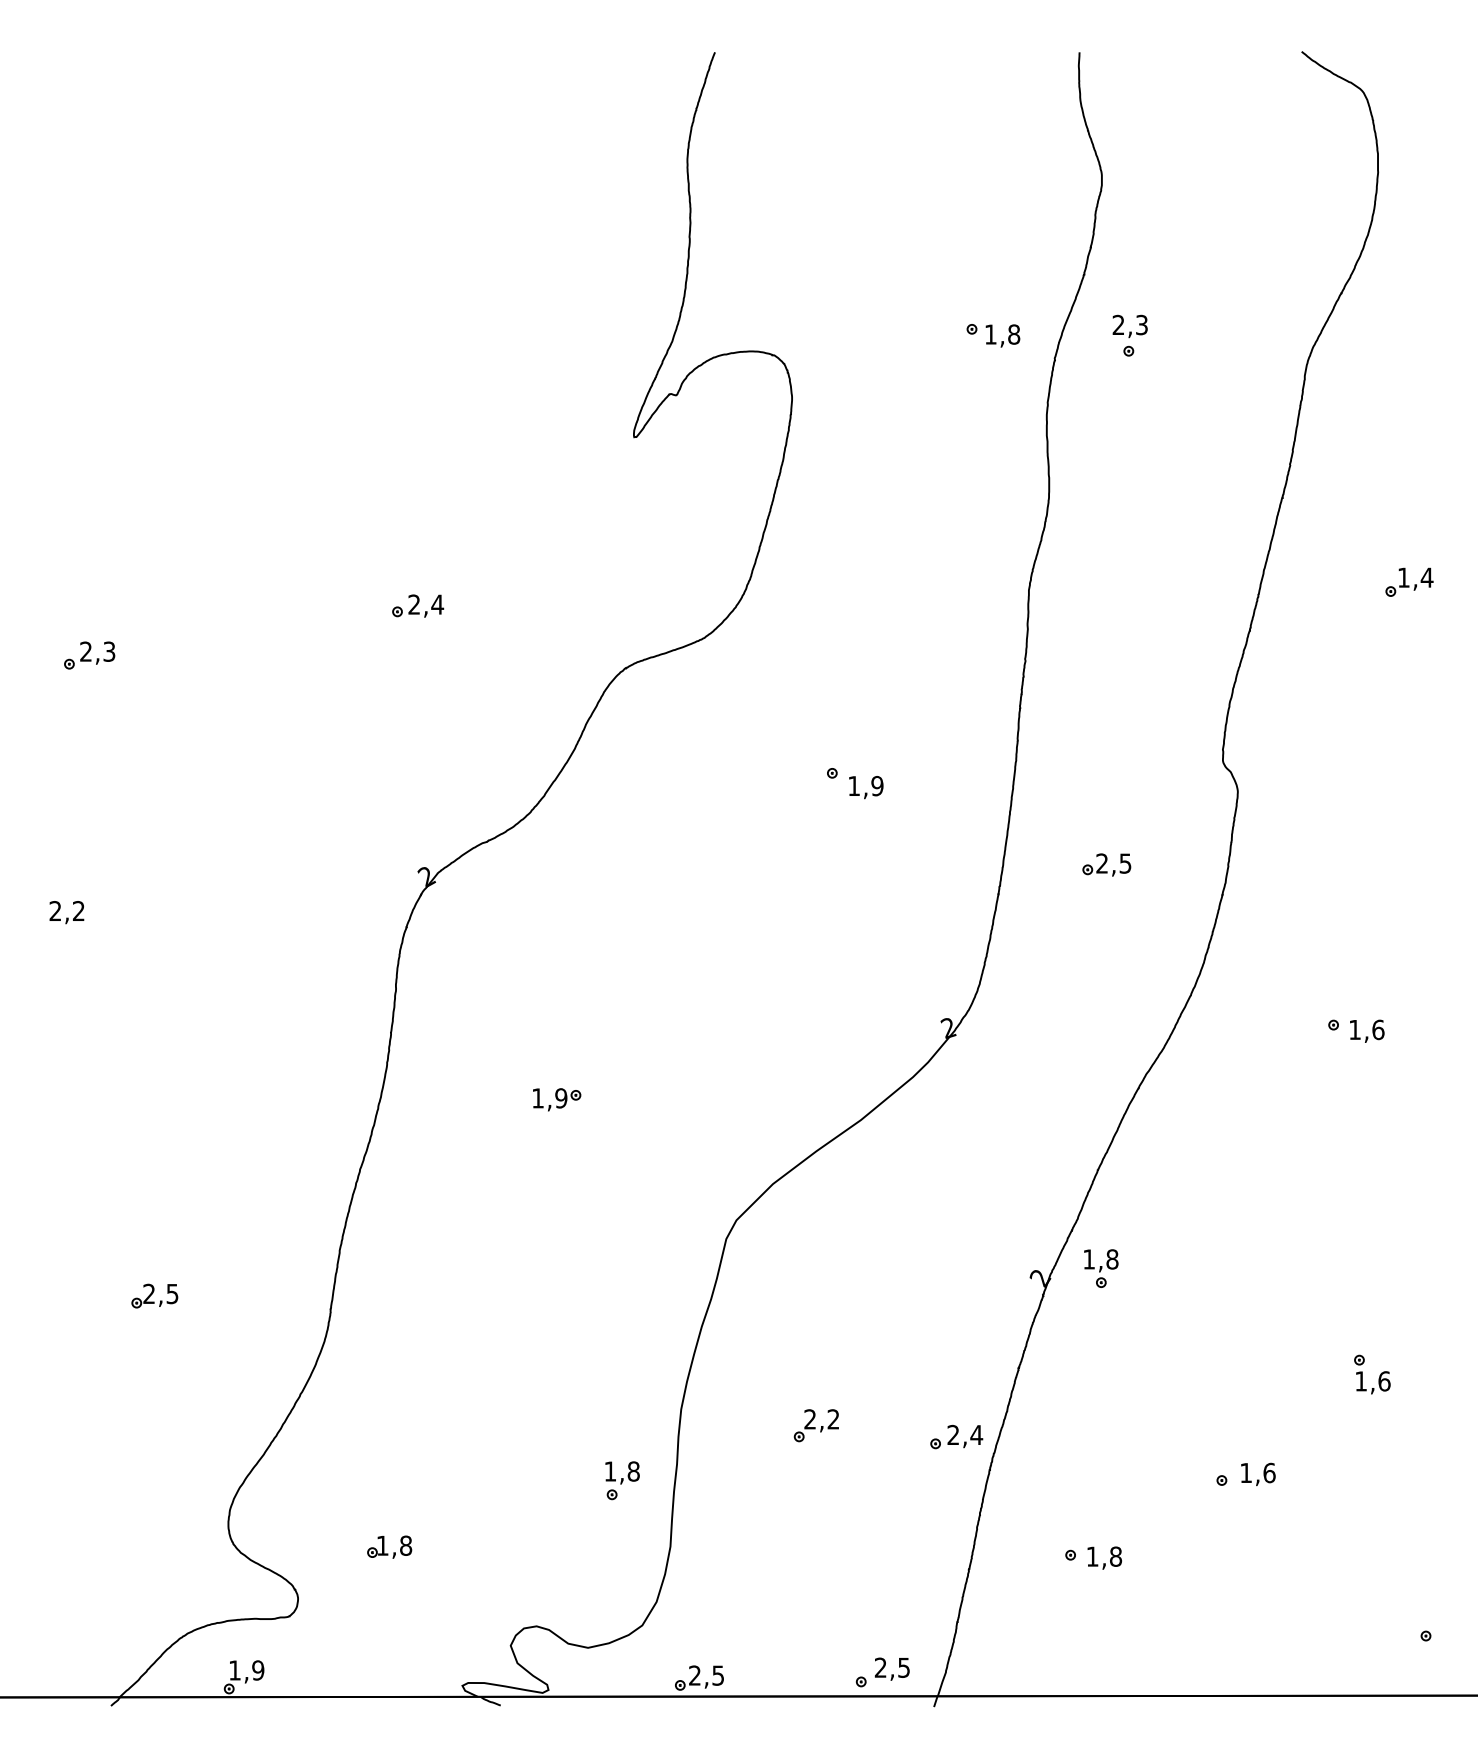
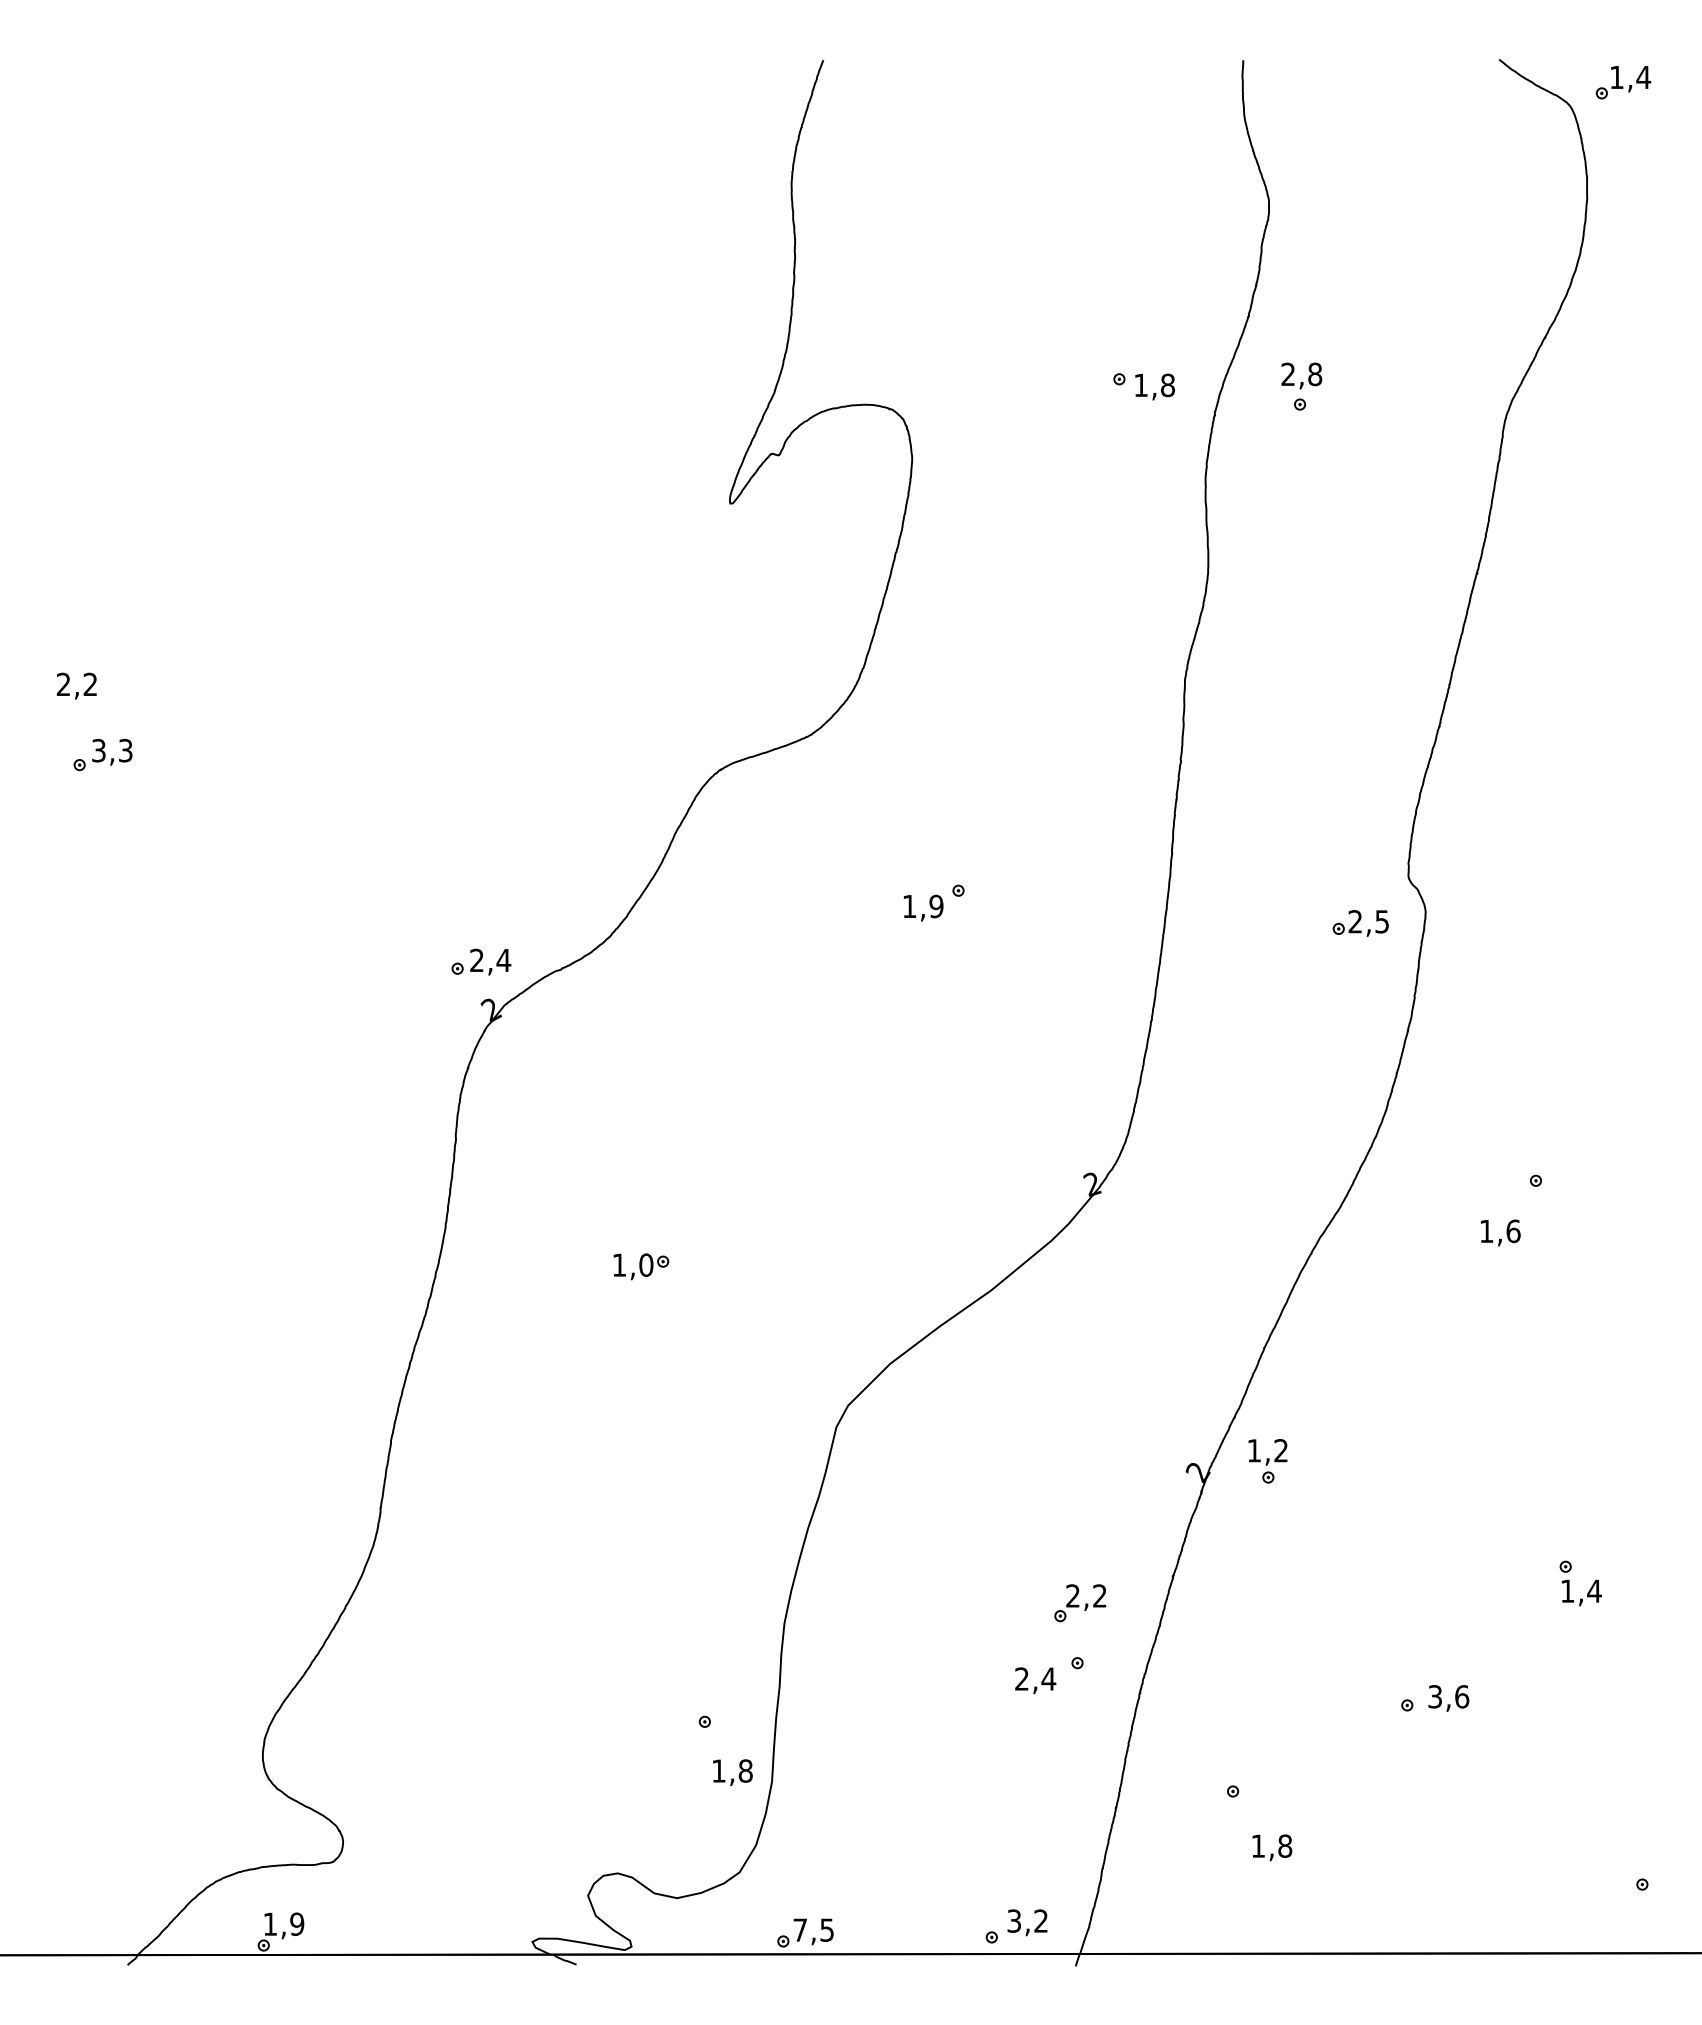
text: (1142, 325) -> (1315, 374), 2,3 -> 2,8
part: (1409, 582) -> (1623, 82), moved
part: (418, 605) -> (481, 961), moved
text: (85, 651) -> (98, 750), 2,3 -> 3,3
text: (866, 786) -> (923, 907), moved
part: (1106, 865) -> (1360, 923), moved
text: (66, 911) -> (76, 685), moved
text: (1367, 1030) -> (1500, 1232), moved
text: (561, 1097) -> (646, 1264), 1,9 -> 1,0
text: (1112, 1259) -> (1281, 1450), 1,8 -> 1,2
part: (154, 1295) -> (177, 1492), removed
text: (1384, 1380) -> (1594, 1590), 1,6 -> 1,4
part: (816, 1425) -> (1080, 1603), moved
text: (965, 1436) -> (1035, 1680), moved
text: (622, 1472) -> (732, 1772), moved
text: (1245, 1472) -> (1434, 1696), 1,6 -> 3,6
part: (389, 1546) -> (448, 1781), removed
text: (1104, 1557) -> (1272, 1847), moved
text: (892, 1667) -> (1027, 1920), 2,5 -> 3,2
text: (694, 1675) -> (799, 1929), 2,5 -> 7,5

